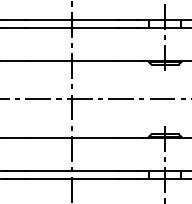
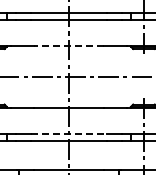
line: (71, 60) -> (68, 45), solid -> dashed
line: (71, 170) -> (68, 133), solid -> dashed

